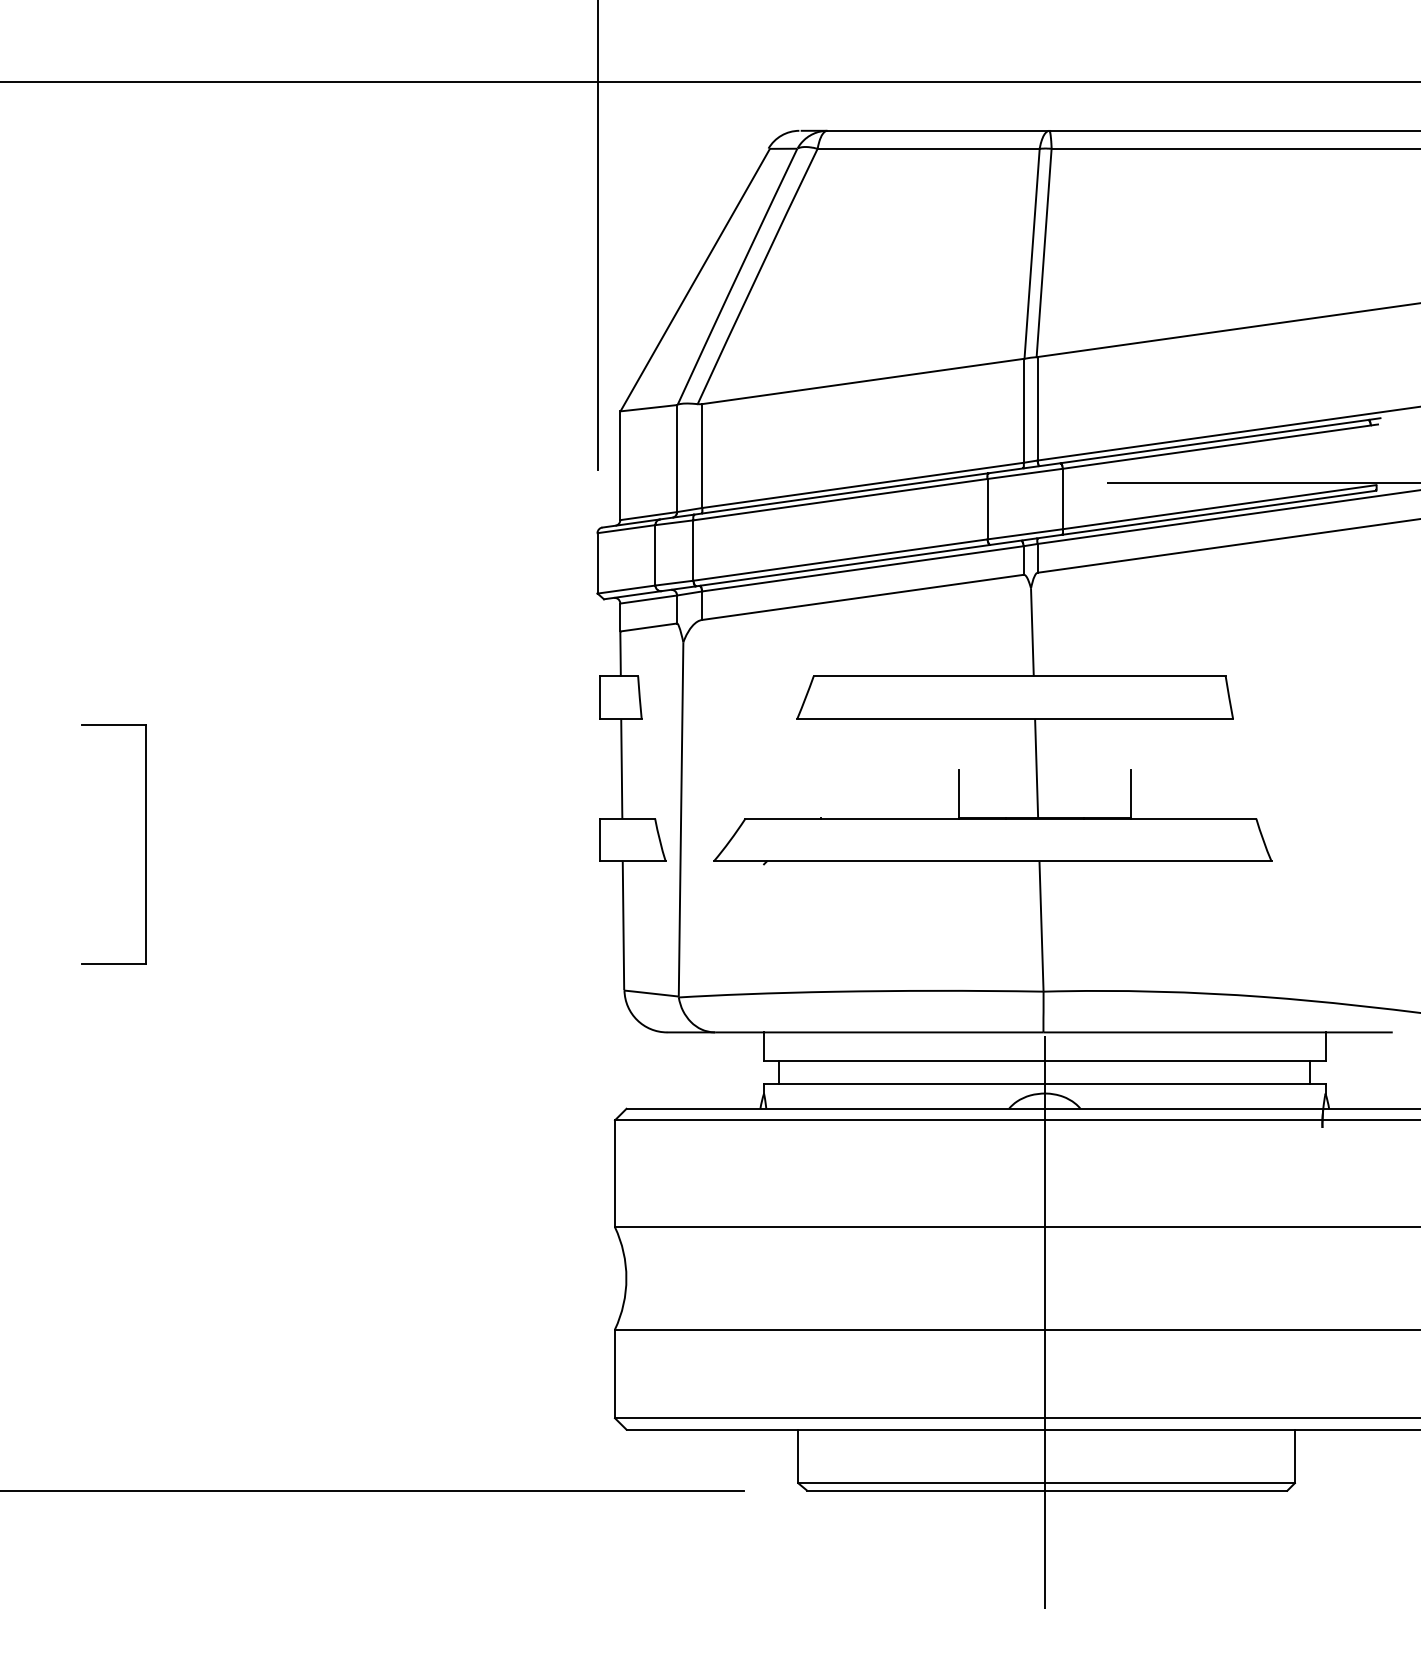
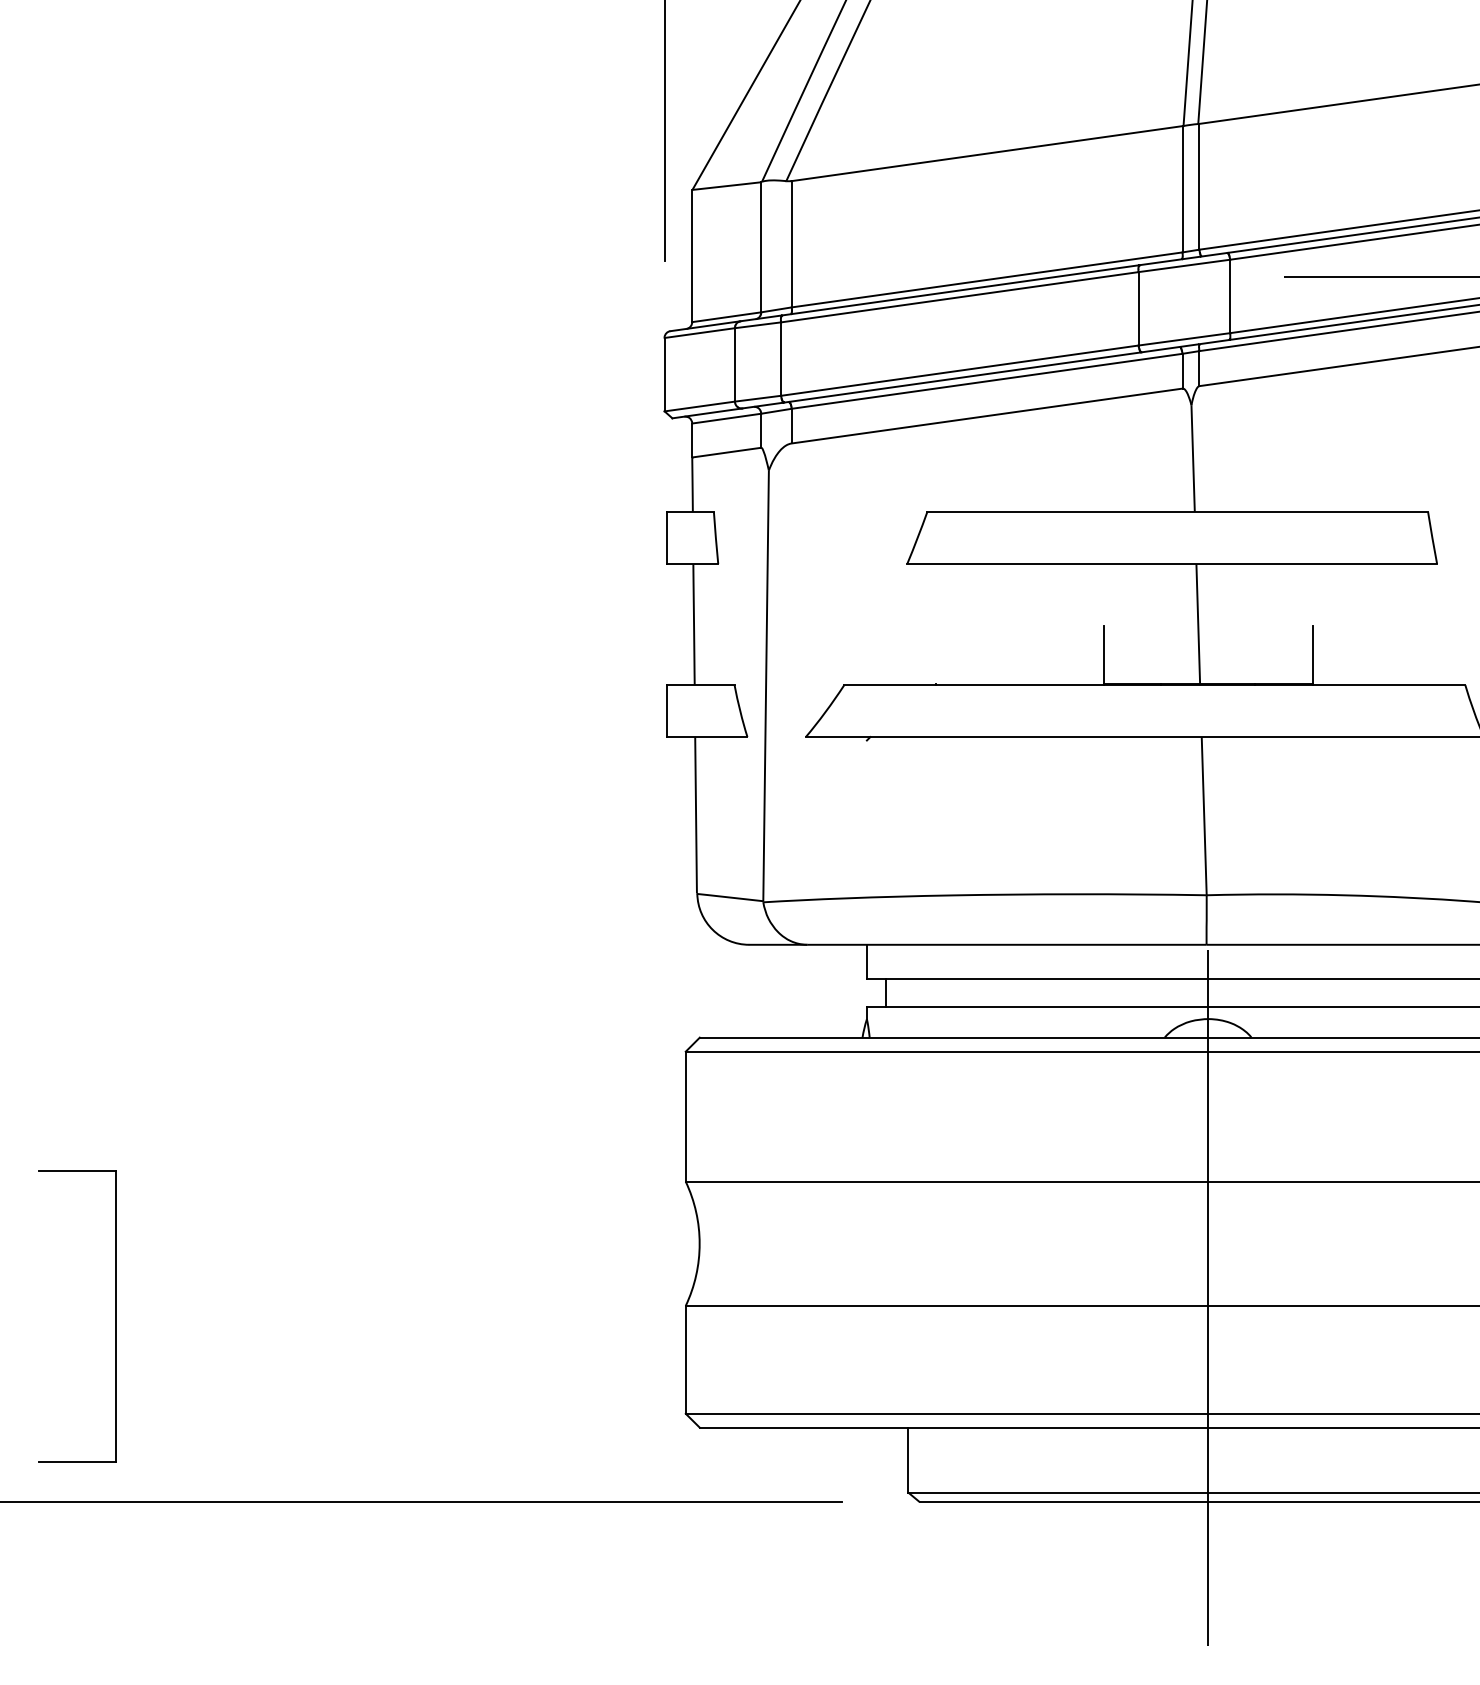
part: (145, 844) -> (115, 1316), moved

